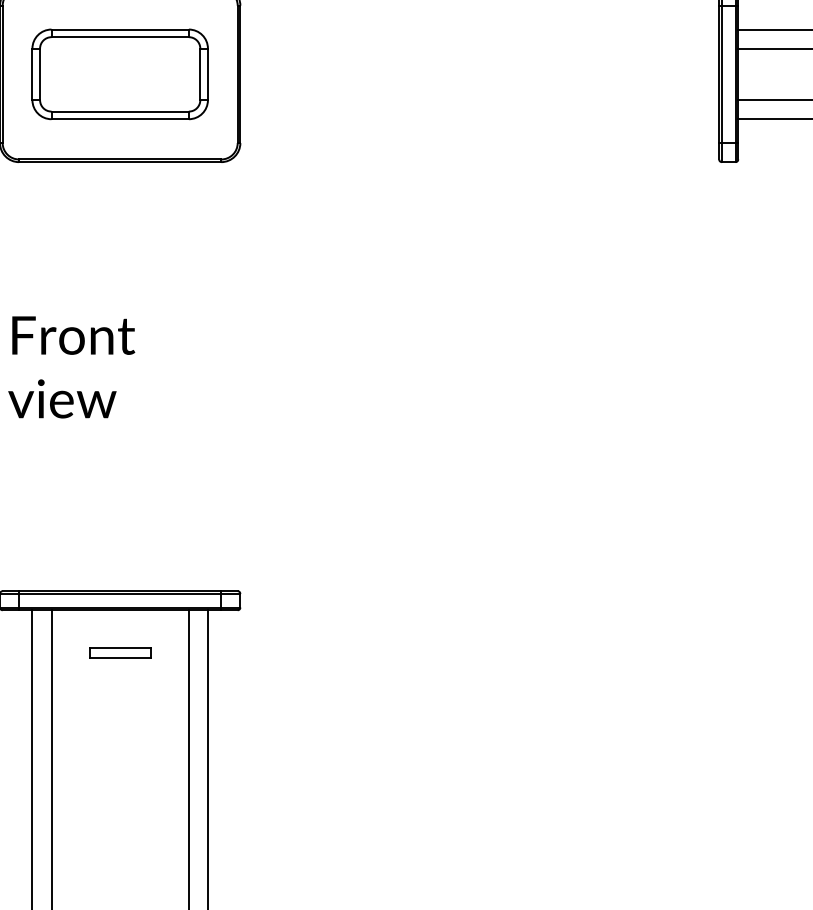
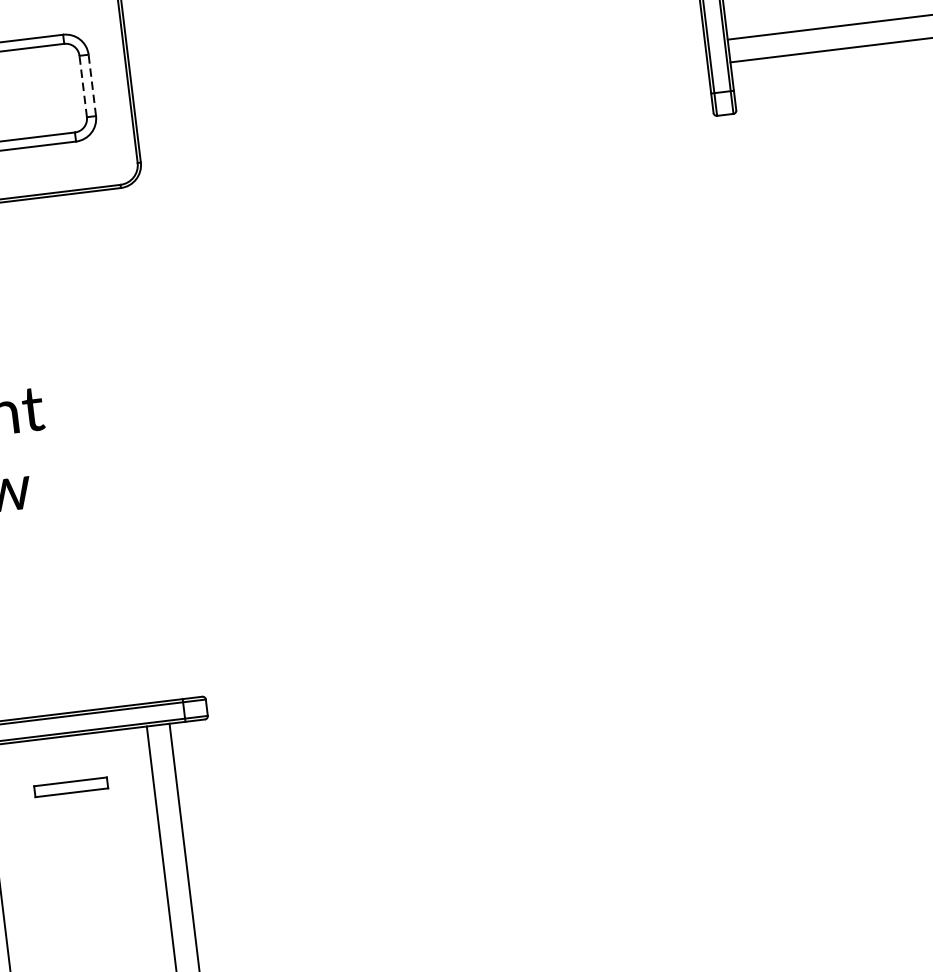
line: (200, 74) -> (83, 86), solid -> dashed
line: (207, 74) -> (91, 85), solid -> dashed

